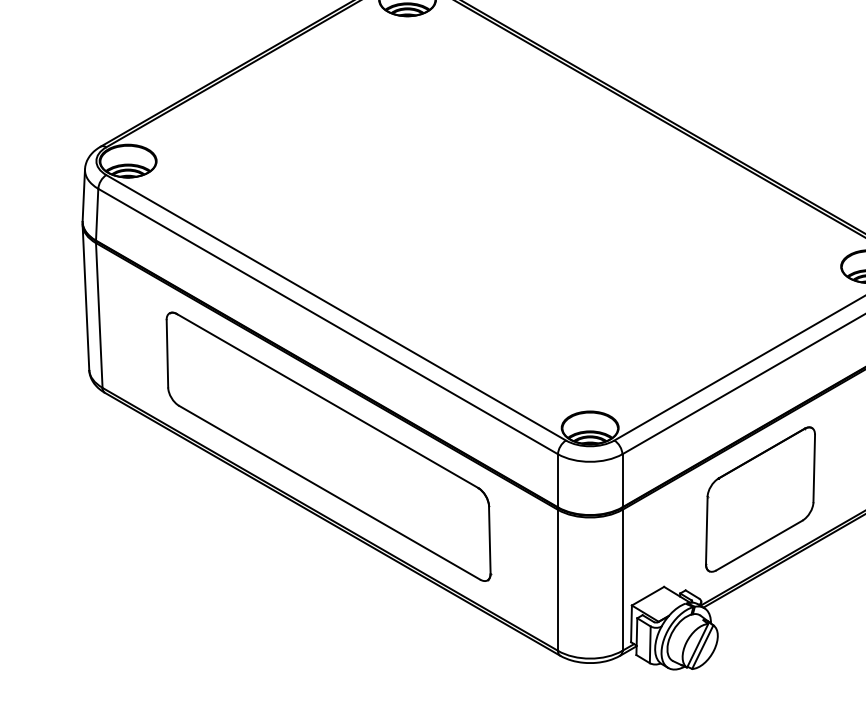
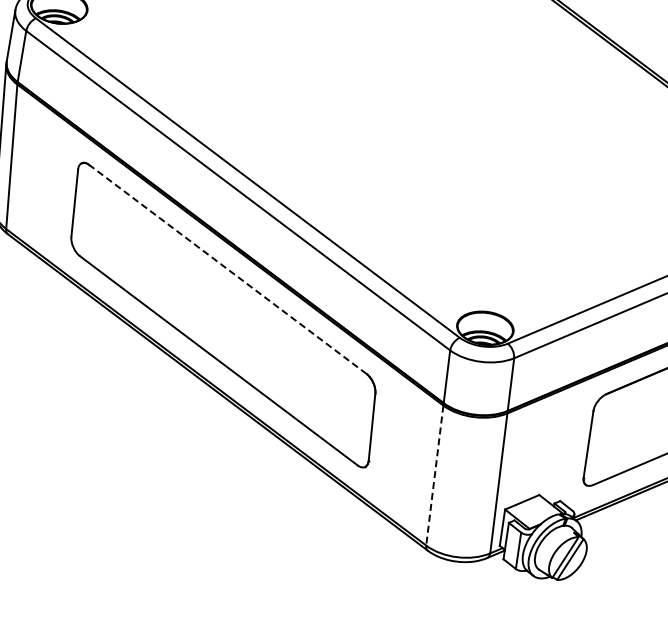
line: (327, 400) -> (227, 268), solid -> dashed
line: (557, 580) -> (434, 475), solid -> dashed

